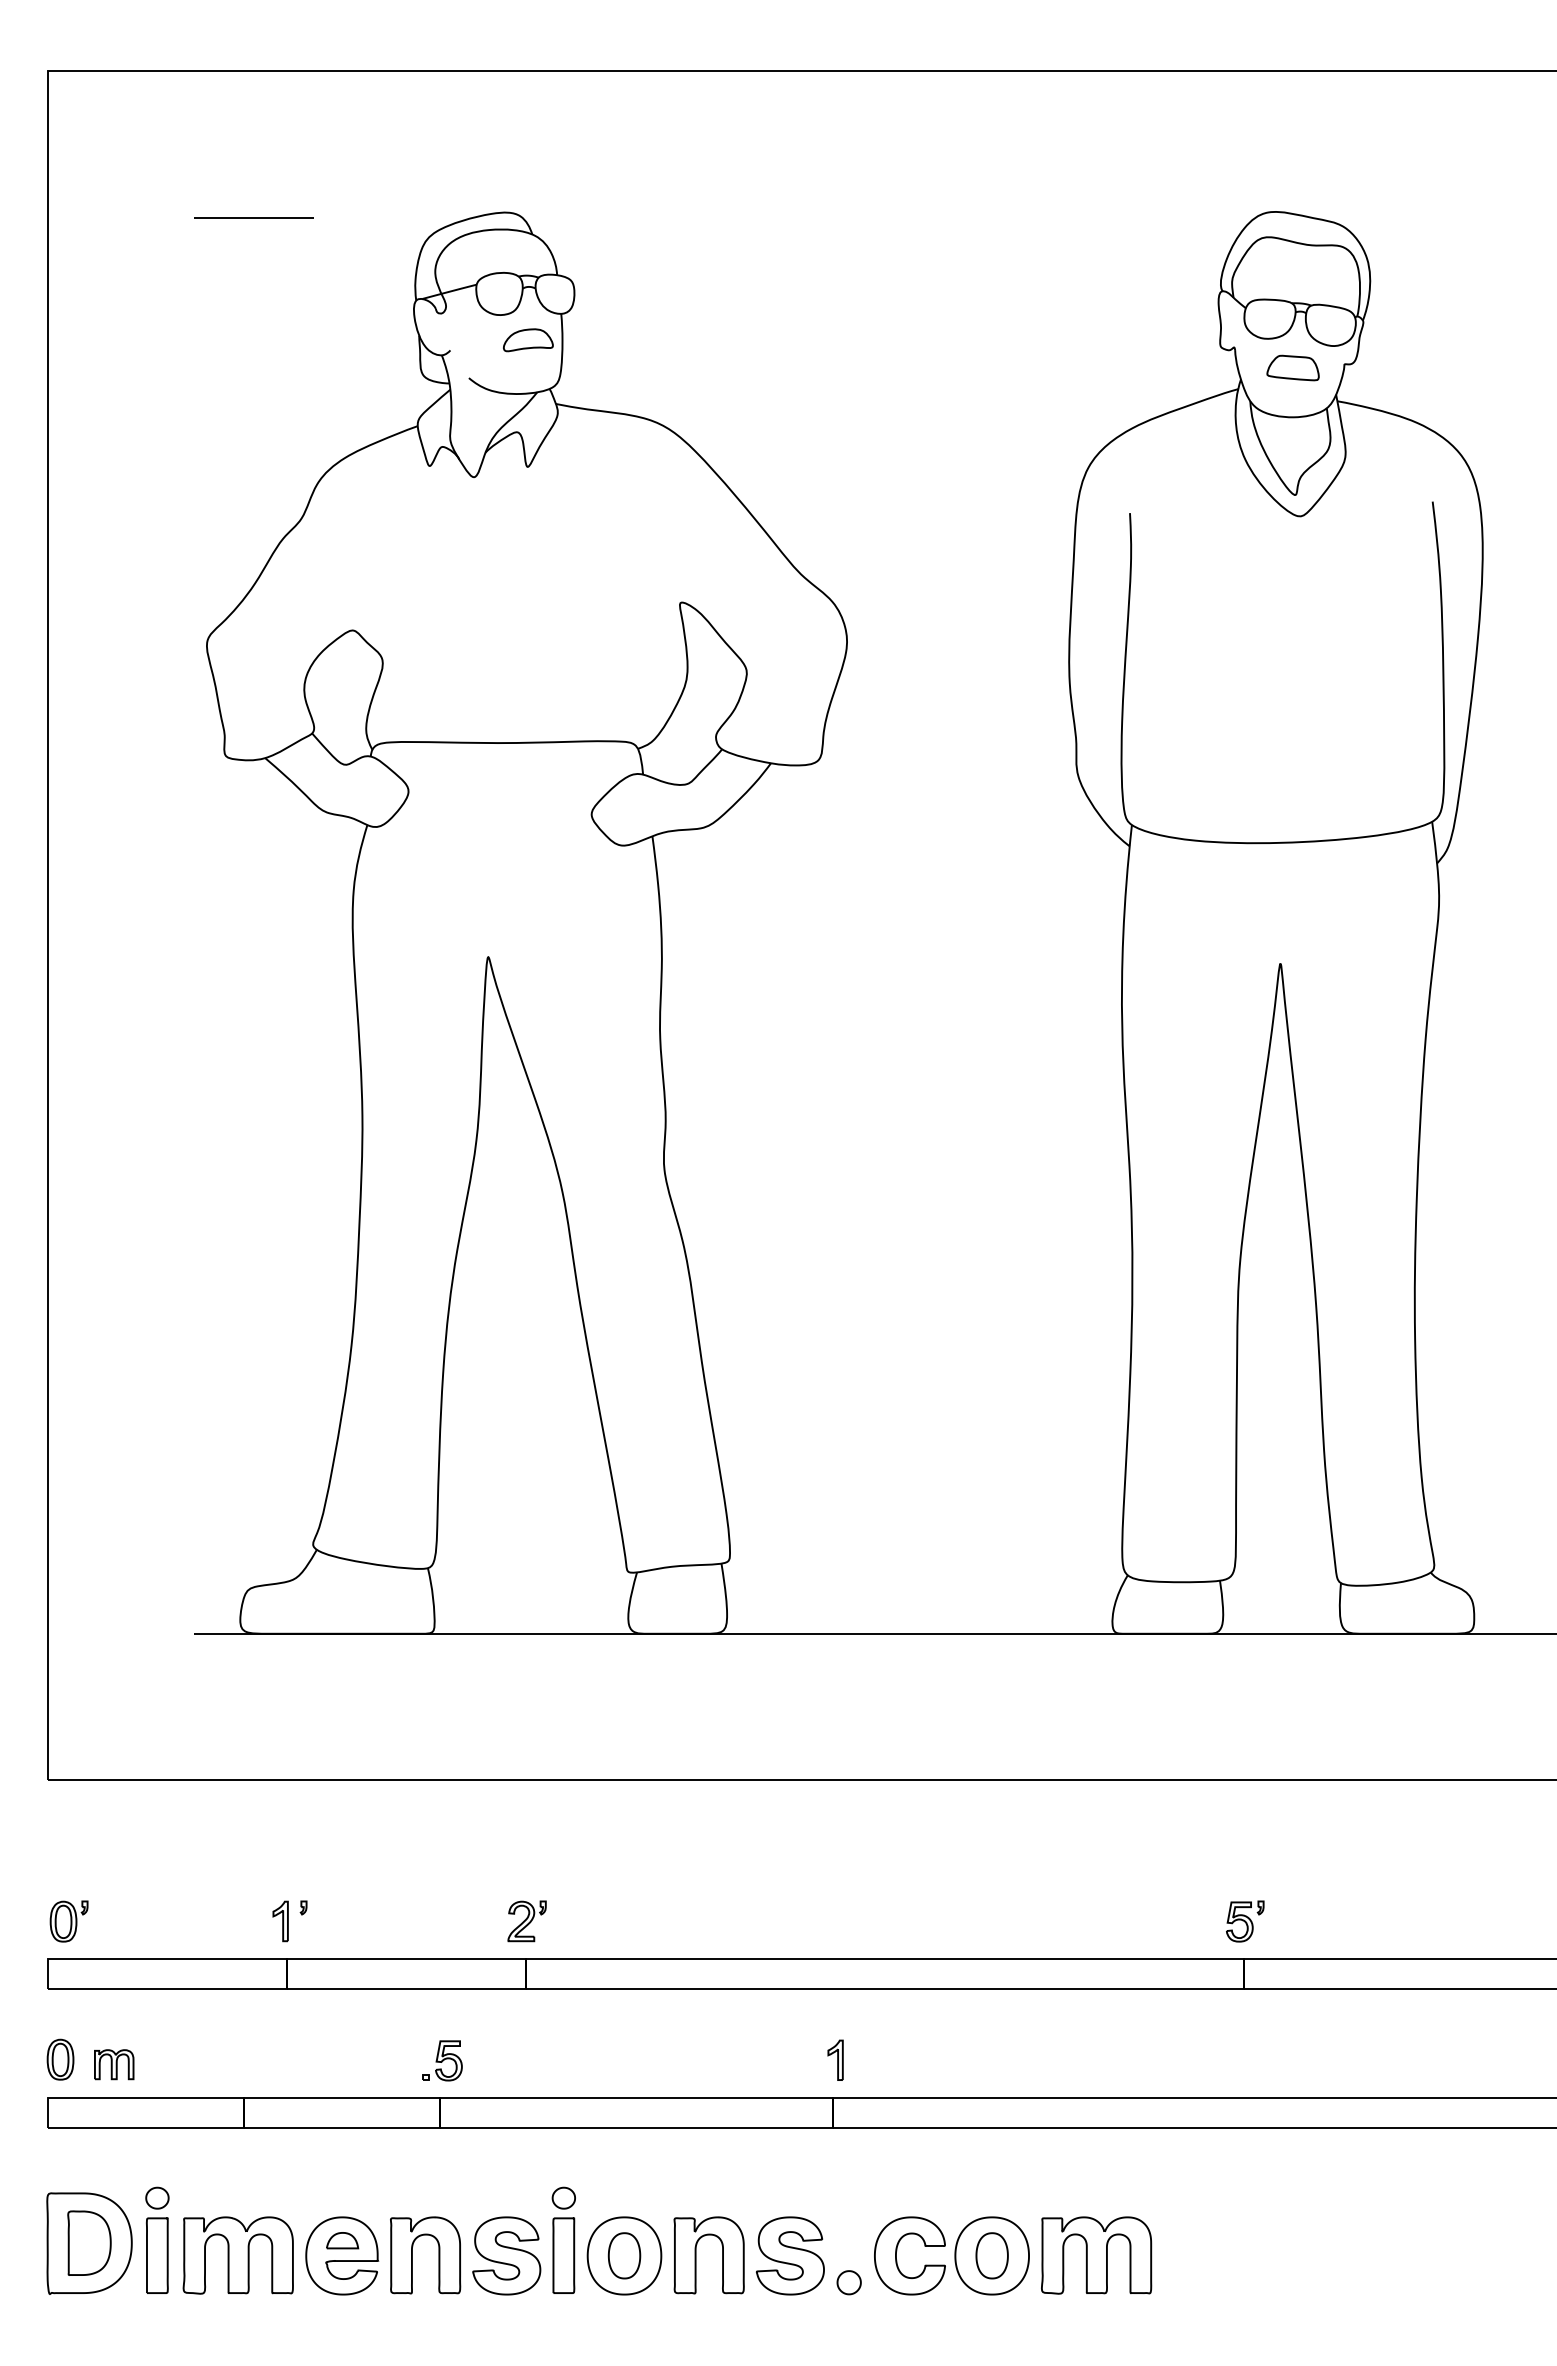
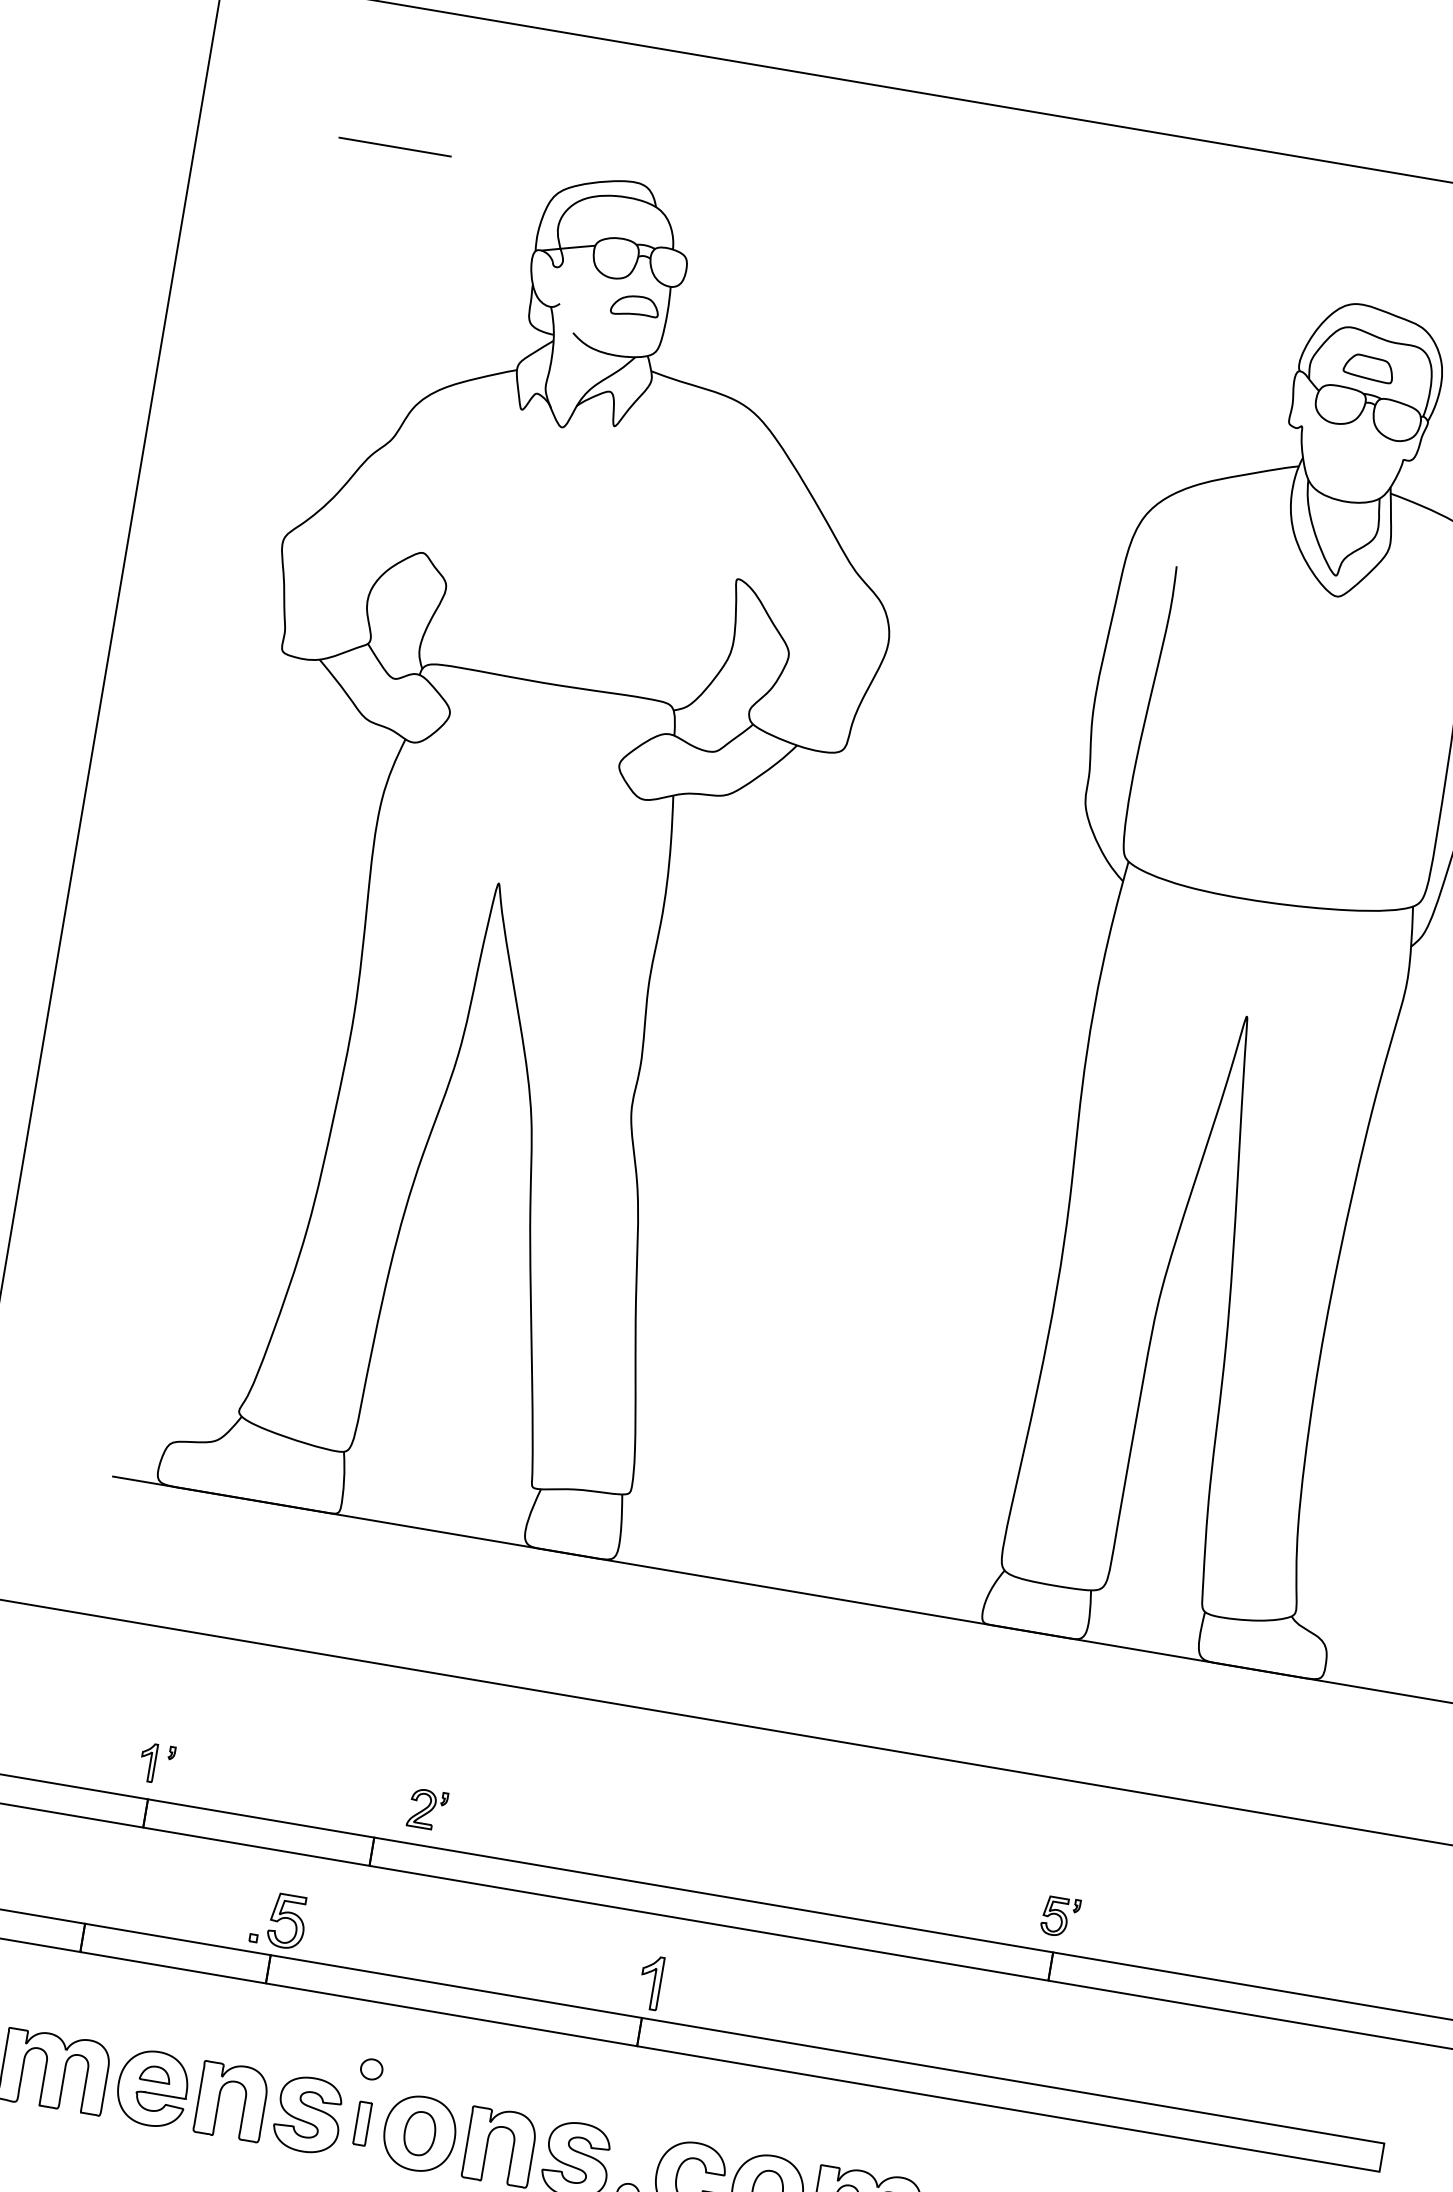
part: (1292, 367) -> (1368, 367), moved
part: (526, 1921) -> (426, 1809), moved
part: (835, 2059) -> (650, 1981), size x1.4
part: (442, 2060) -> (278, 1919), size x1.4
part: (563, 2255) -> (362, 2123), size x0.6

